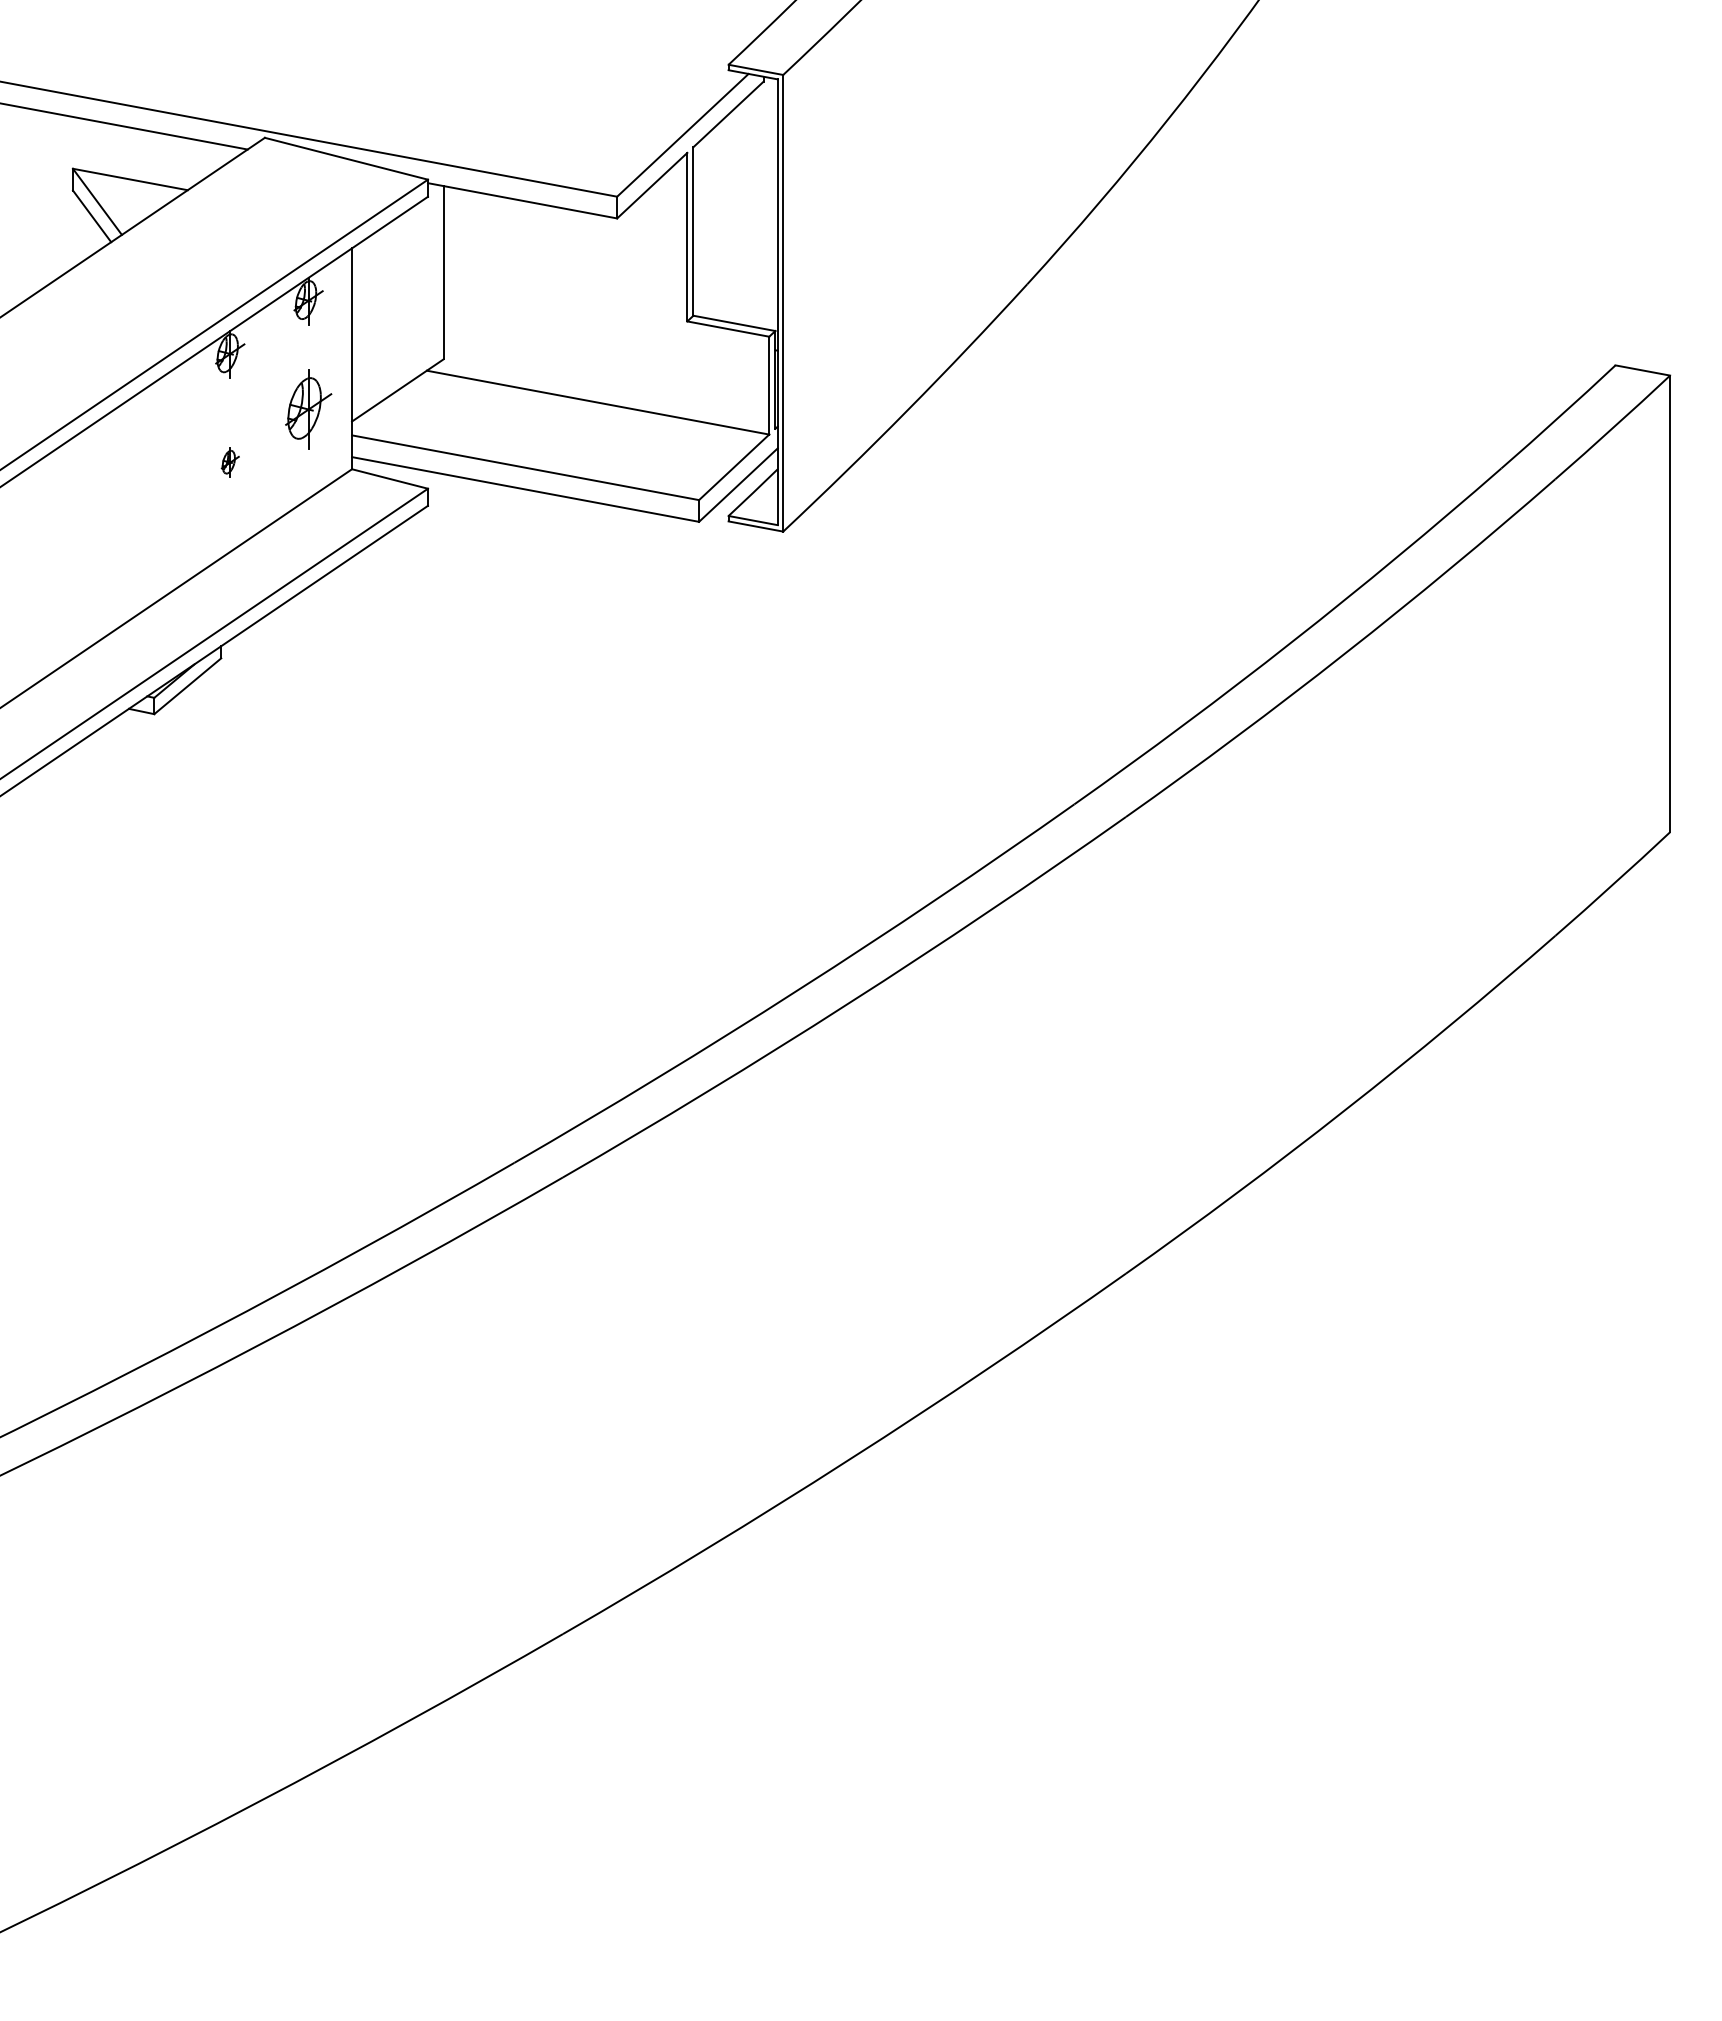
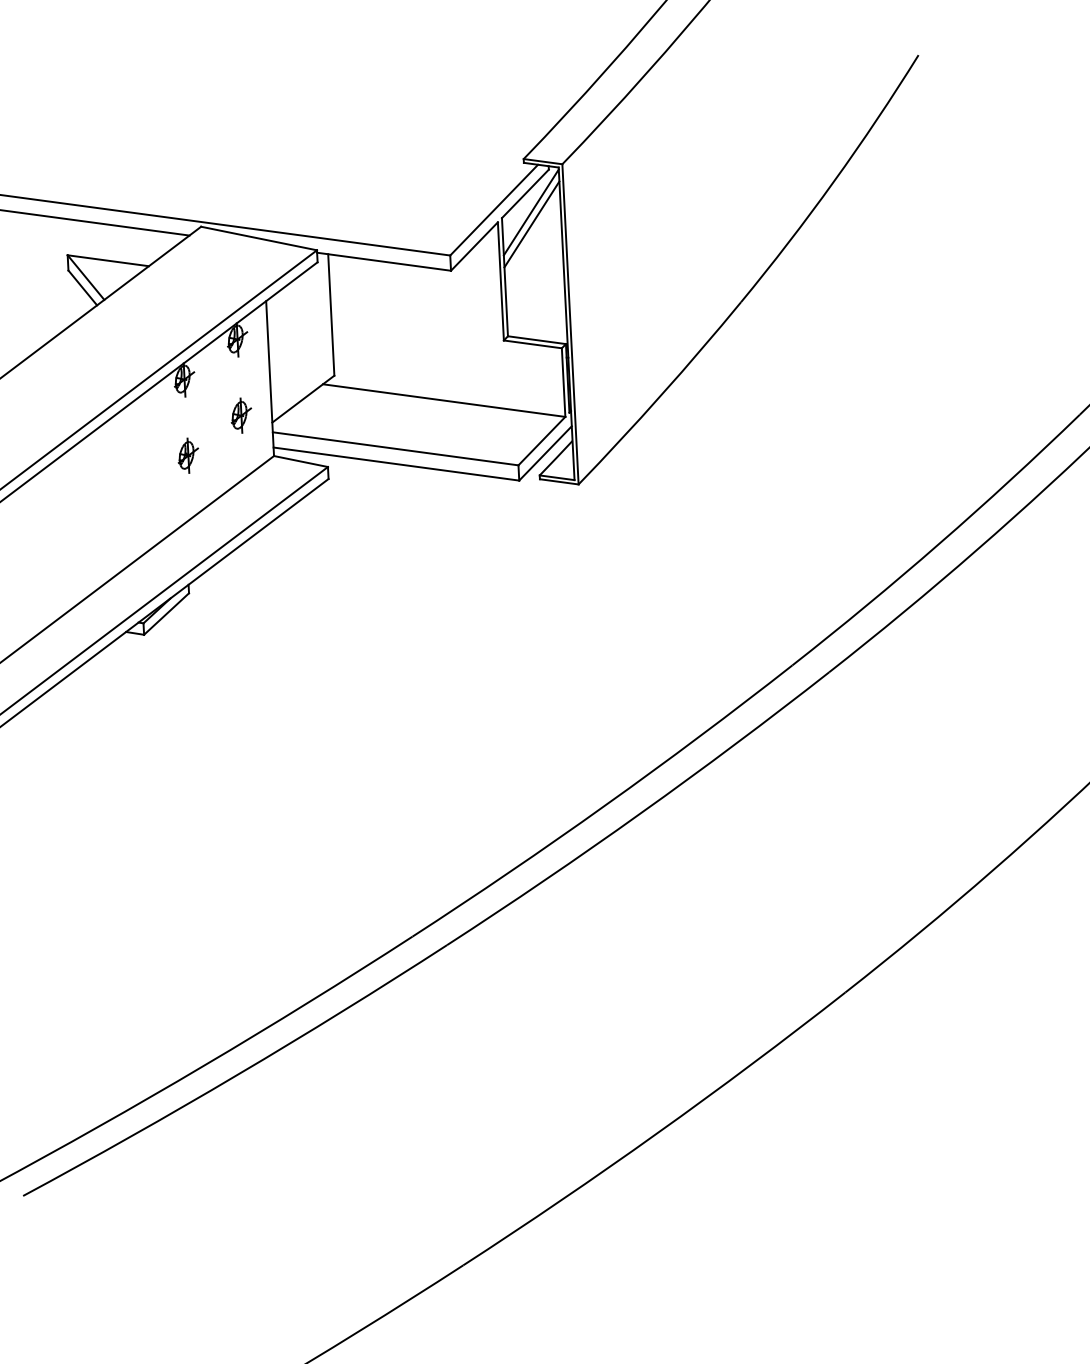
line: (735, 141) -> (531, 212), added
line: (735, 158) -> (531, 224), added
part: (308, 409) -> (241, 415), size x0.62
part: (230, 462) -> (188, 455), size x1.67

